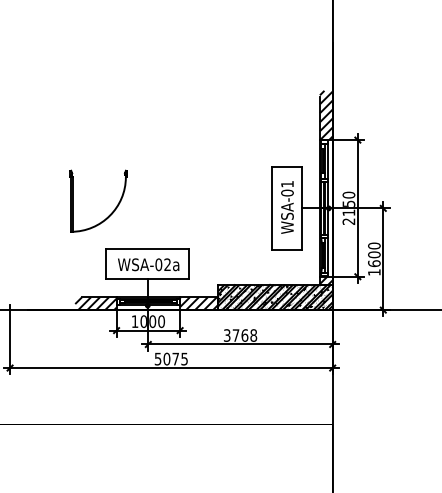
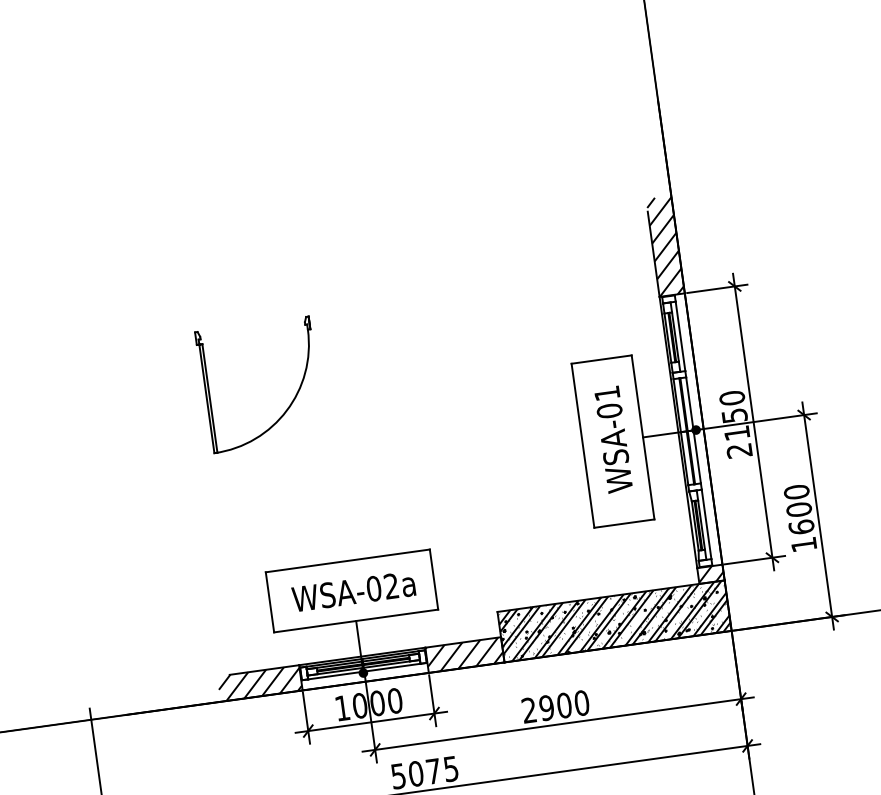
part: (111, 212) -> (289, 403), moved
text: (240, 335) -> (555, 706), 3768 -> 2900

